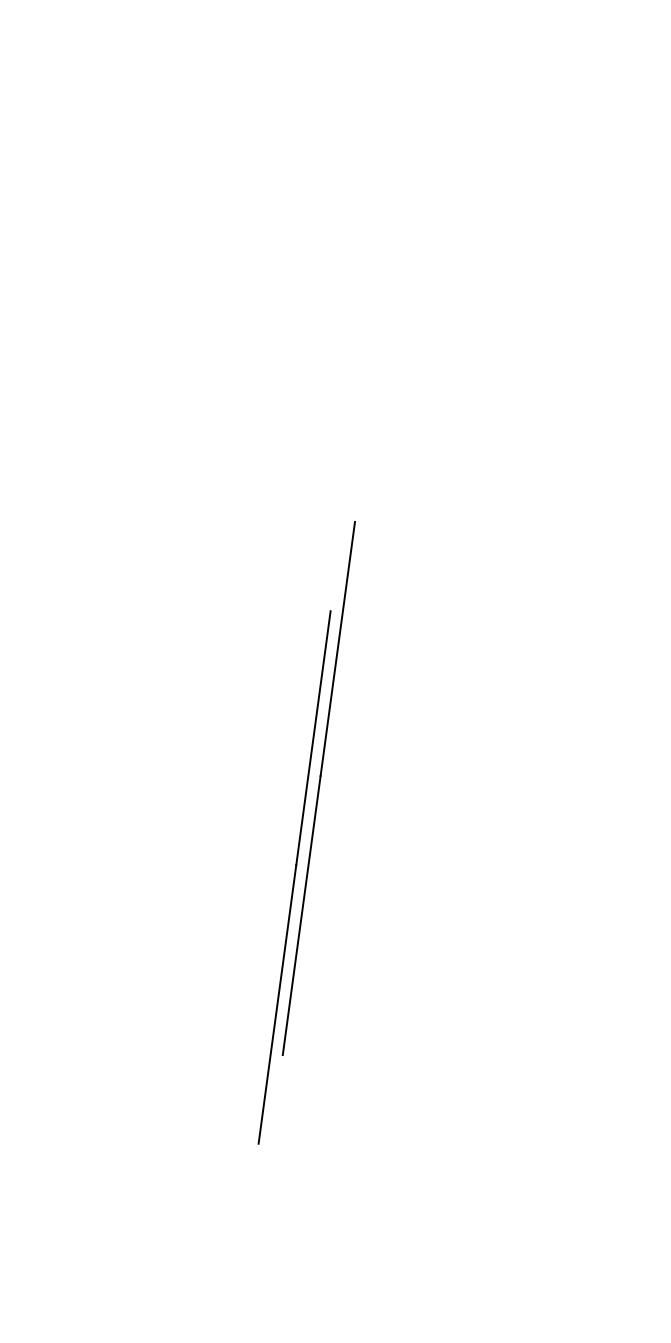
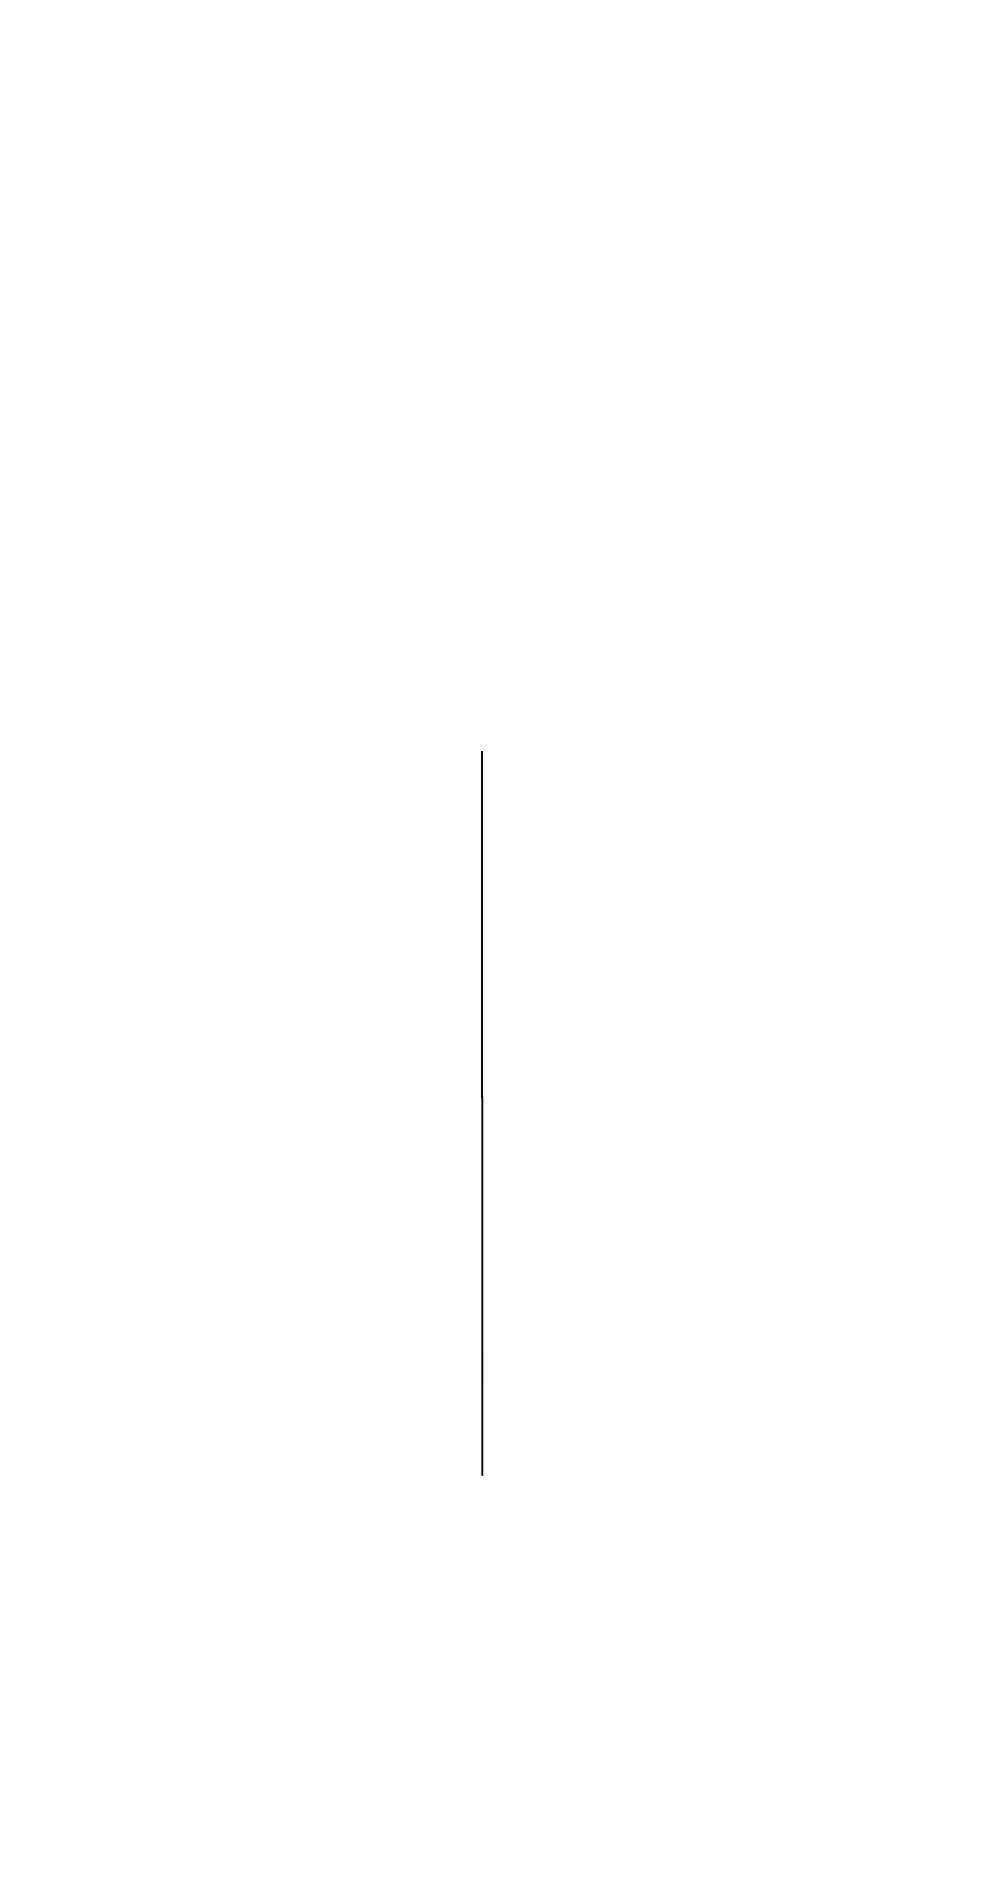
line: (318, 788) -> (498, 990), removed

